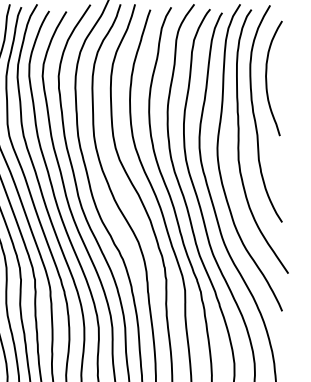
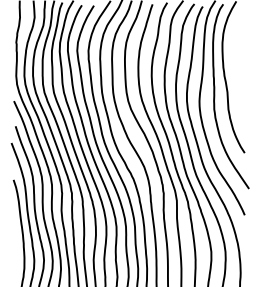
curve: (267, 78) -> (234, 52), removed

